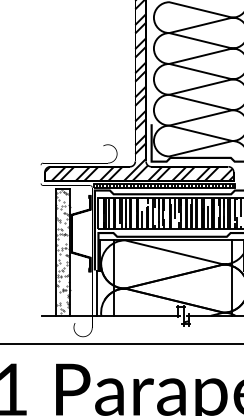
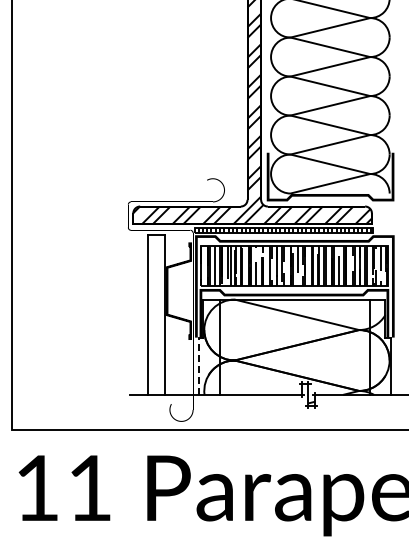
hatch: (63, 252) -> (156, 314), removed
line: (96, 293) -> (198, 366), solid -> dashed

